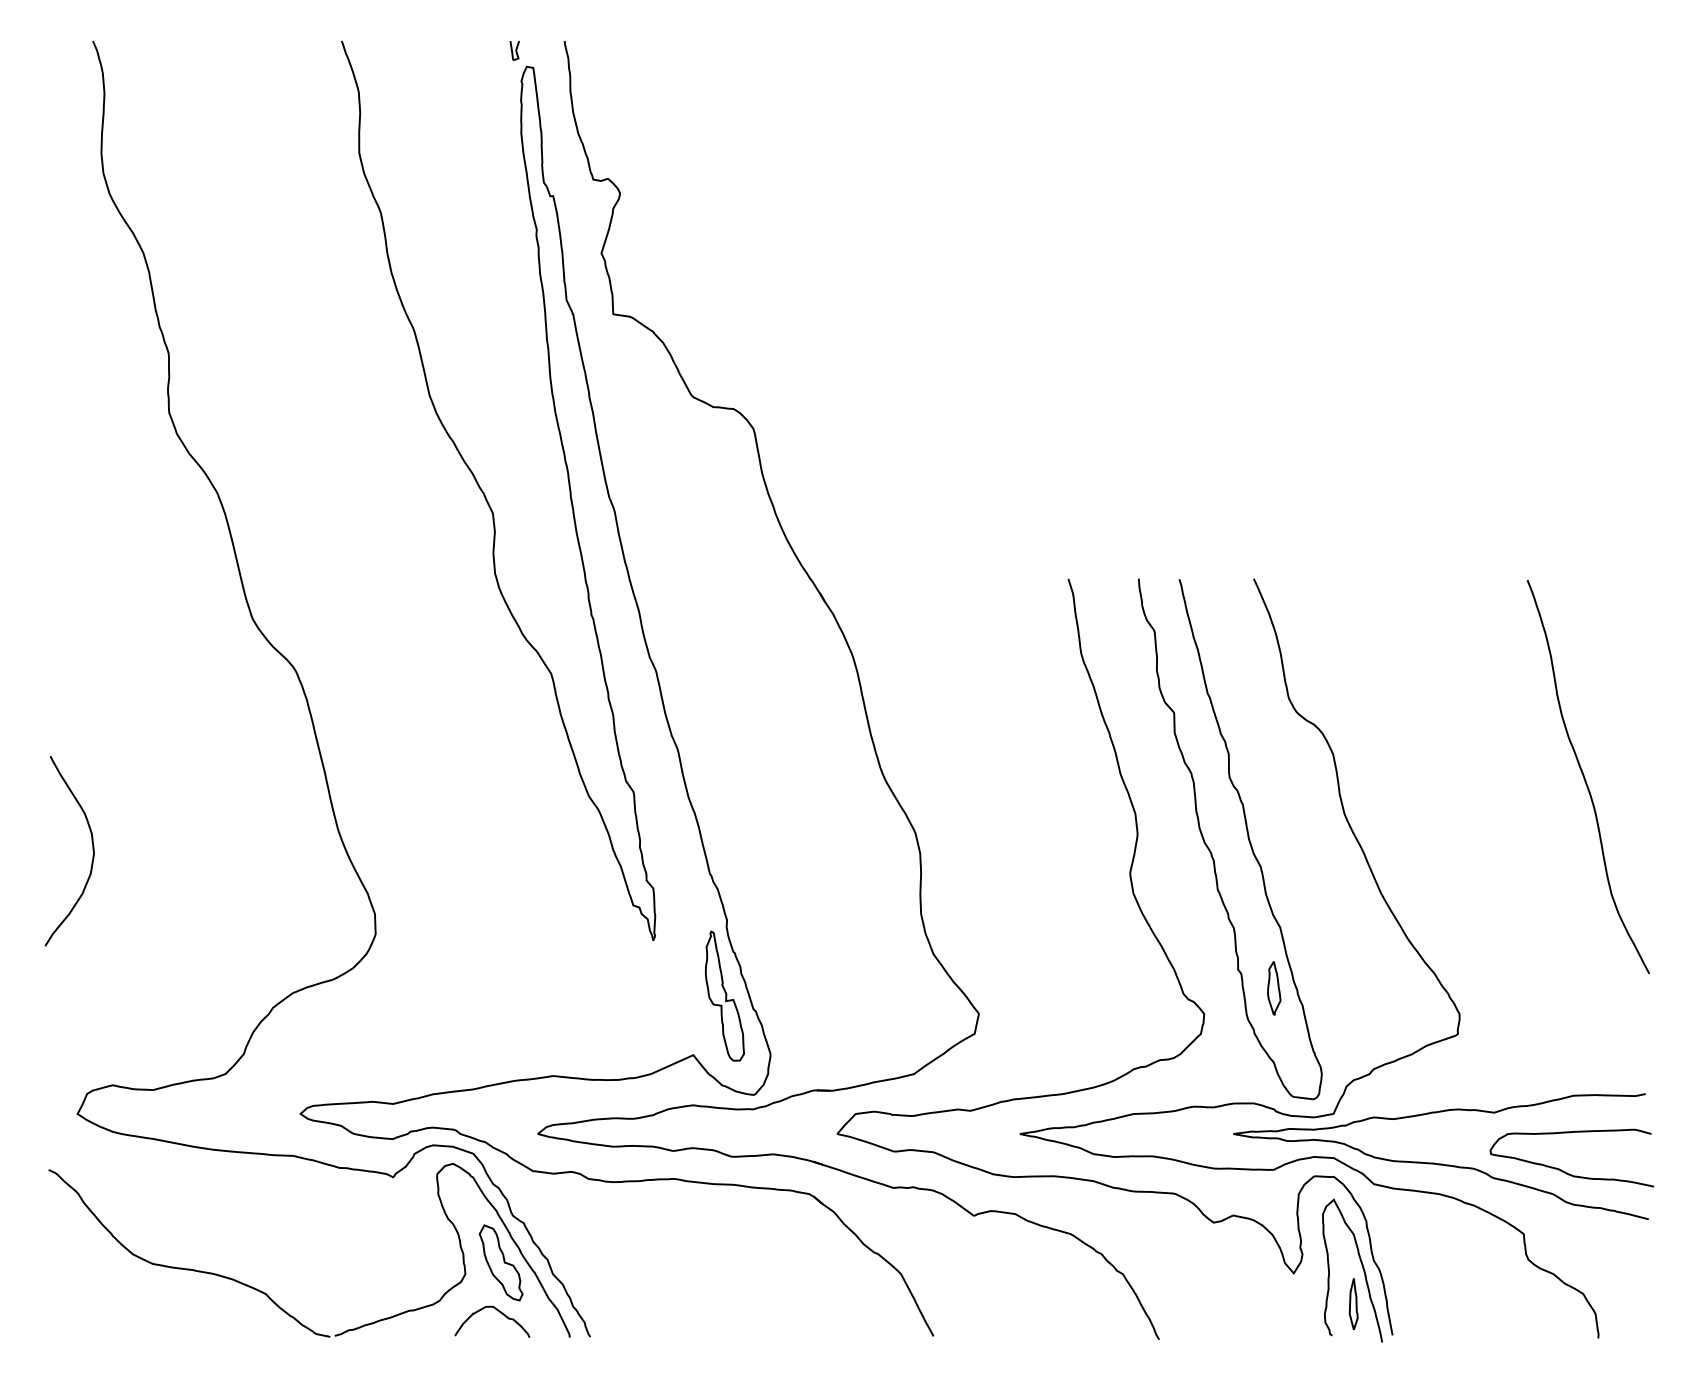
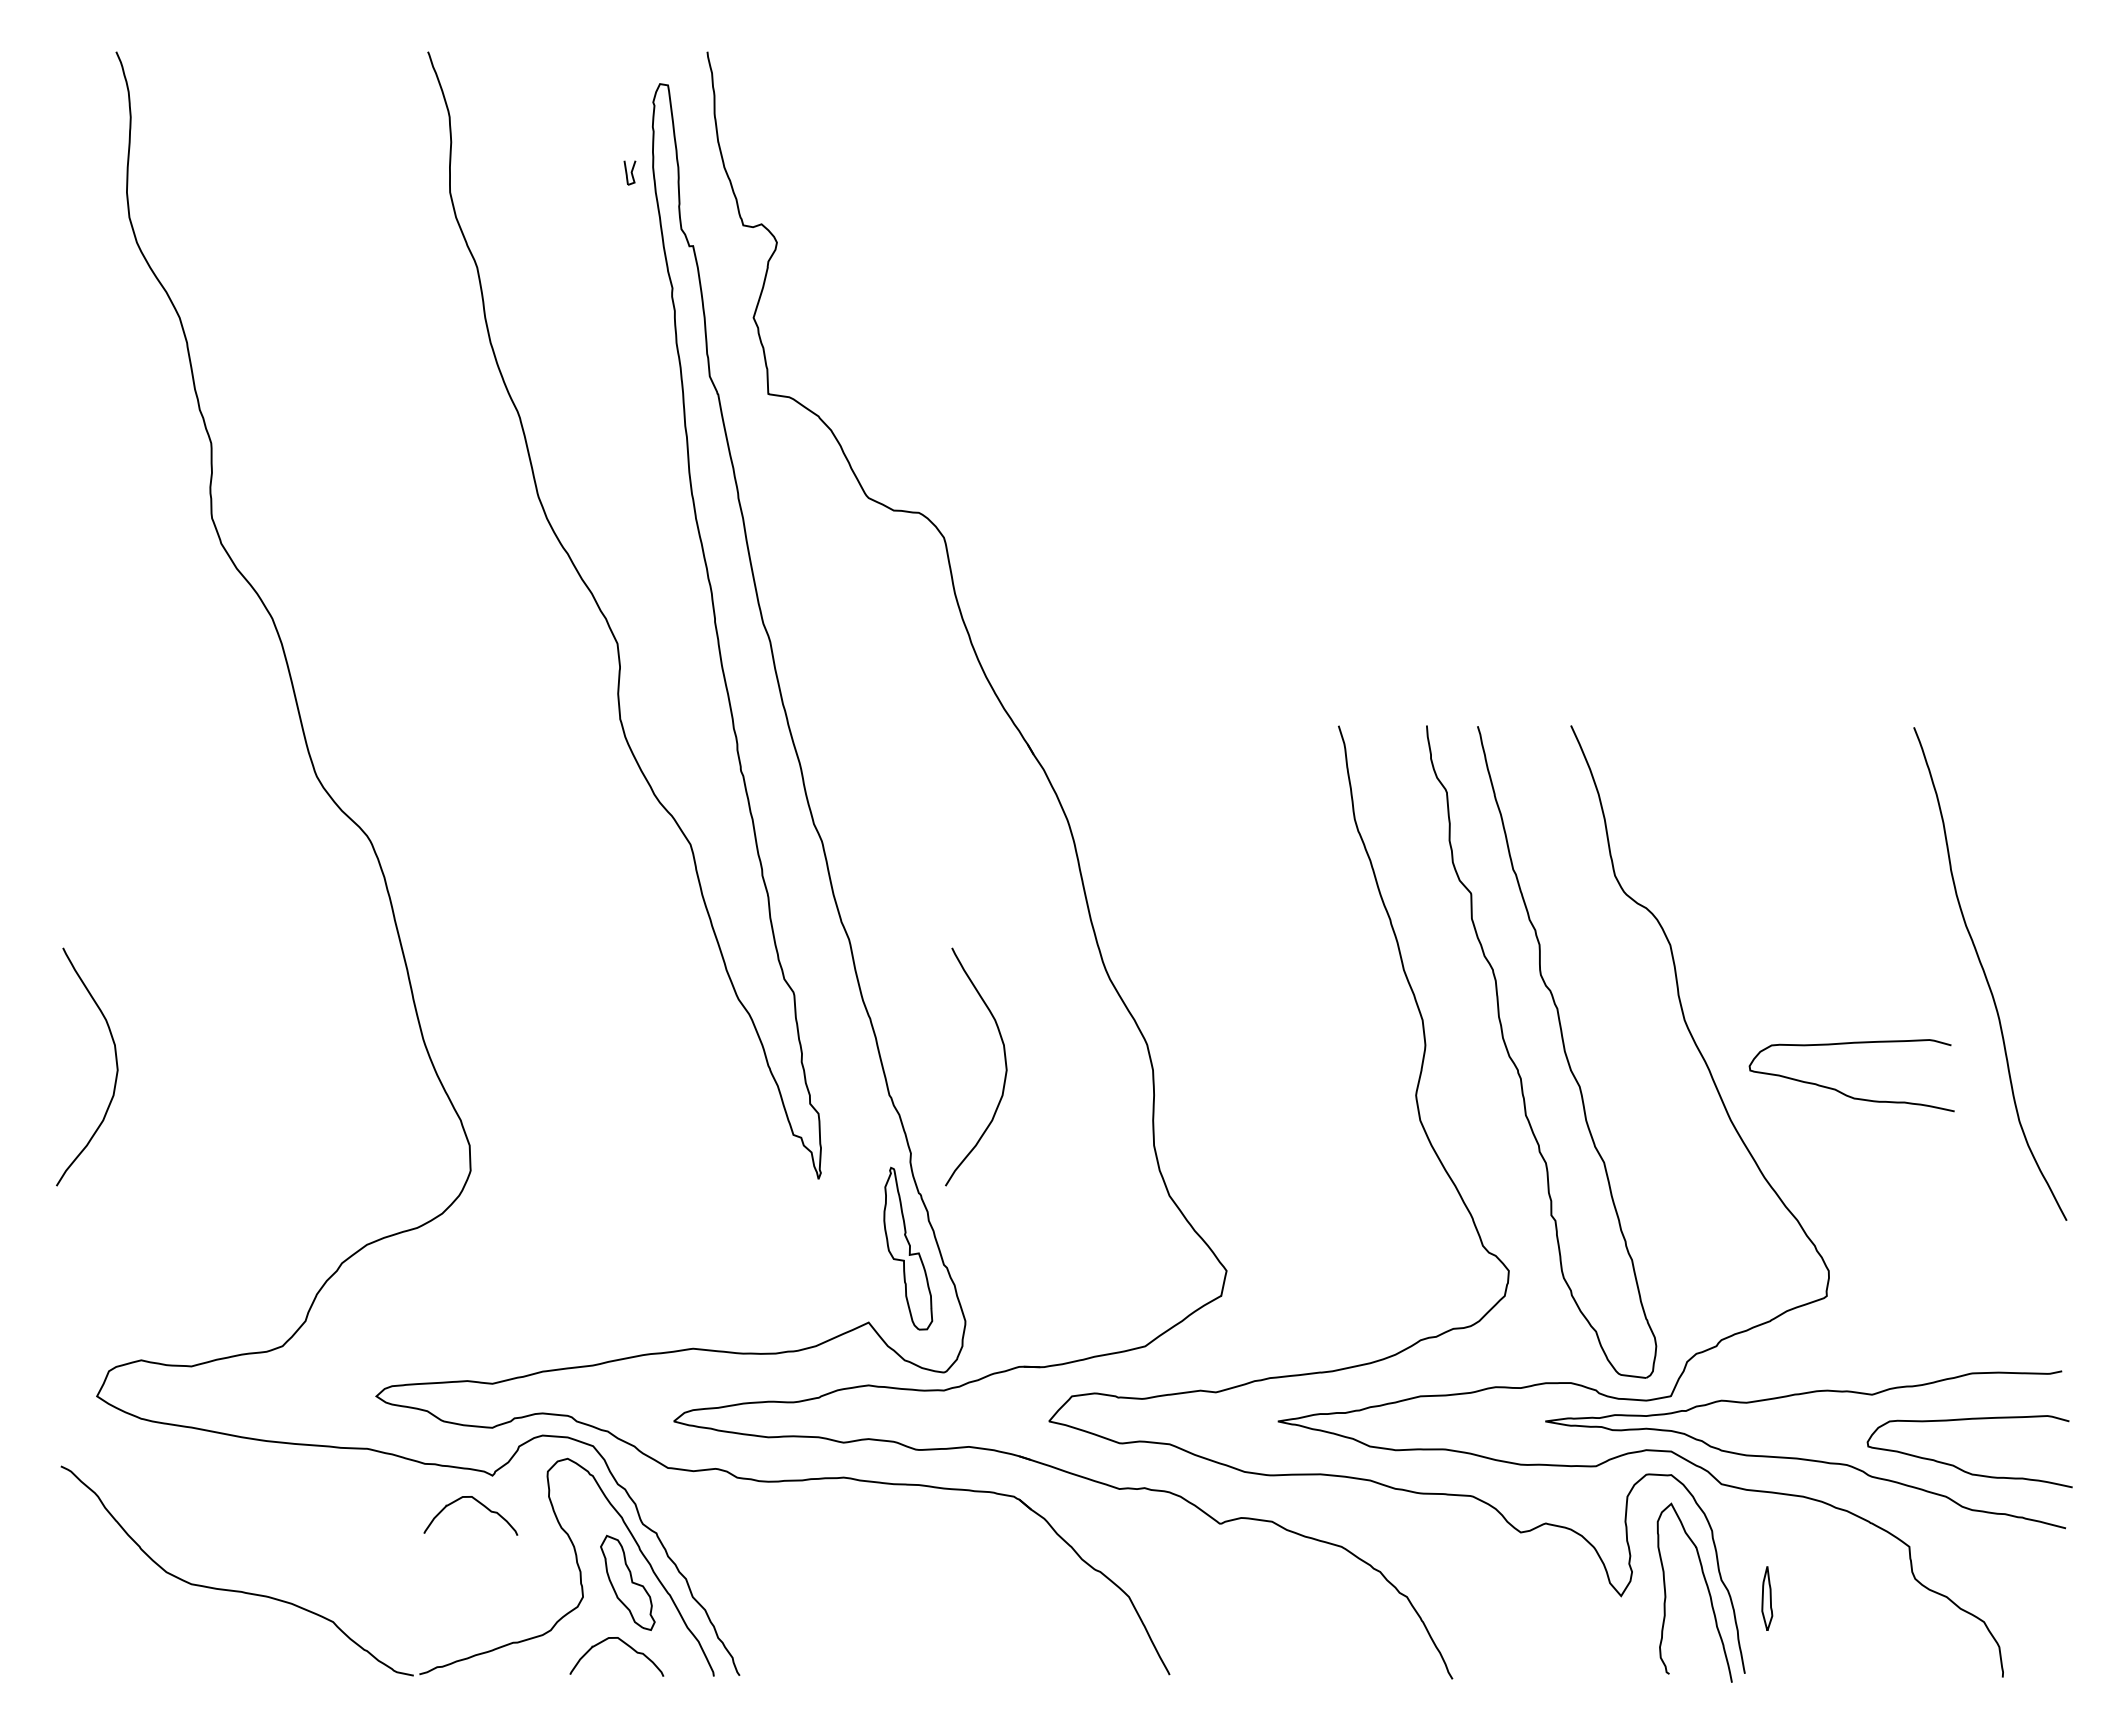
part: (514, 50) -> (629, 172), moved
curve: (801, 846) -> (1004, 1061), added
curve: (1471, 871) -> (1843, 1092), added
part: (1274, 988) -> (1596, 1238), removed
curve: (381, 1198) -> (477, 1502), added
part: (1353, 1304) -> (1767, 1598), moved

